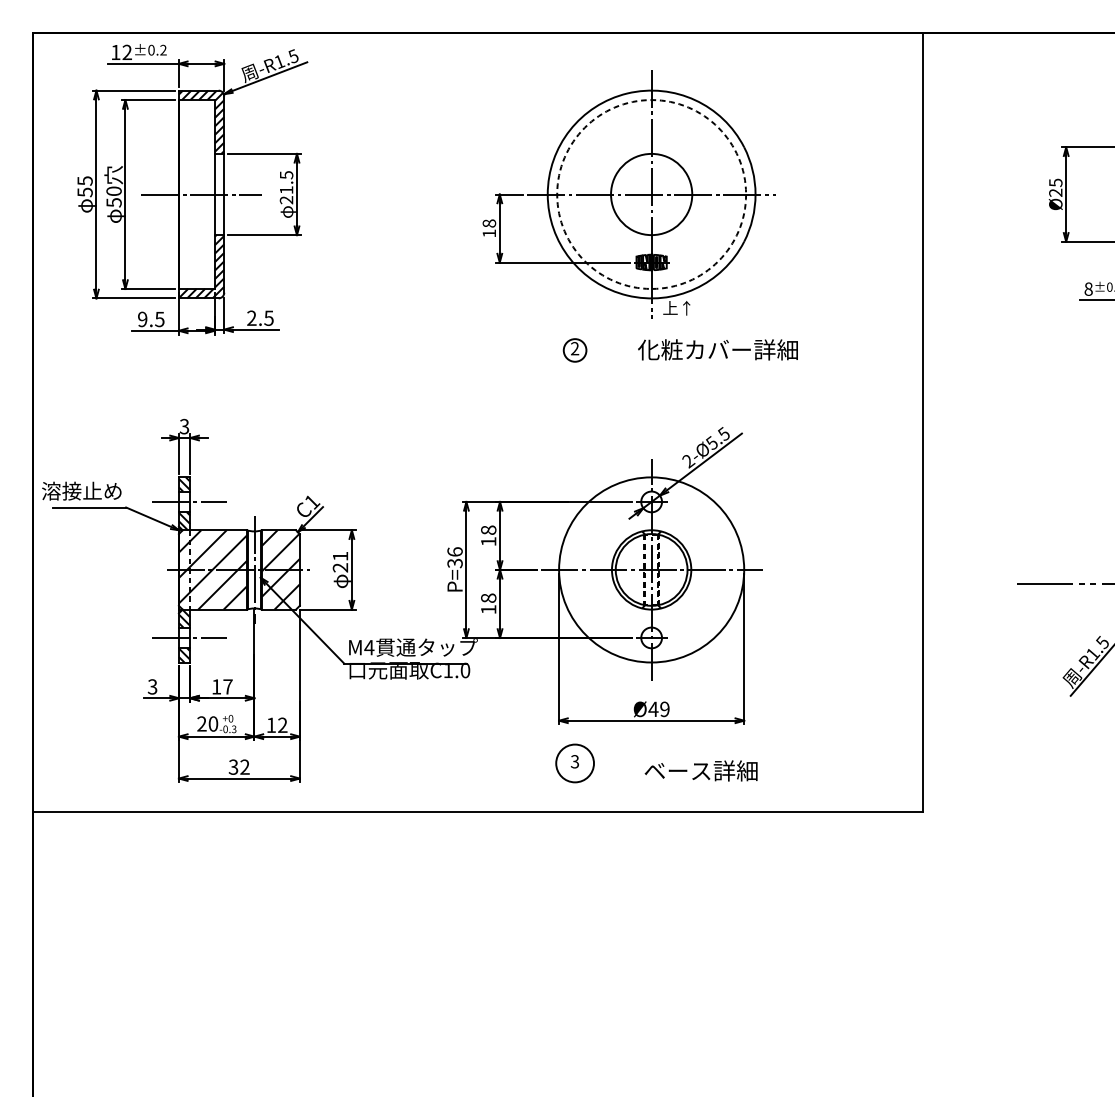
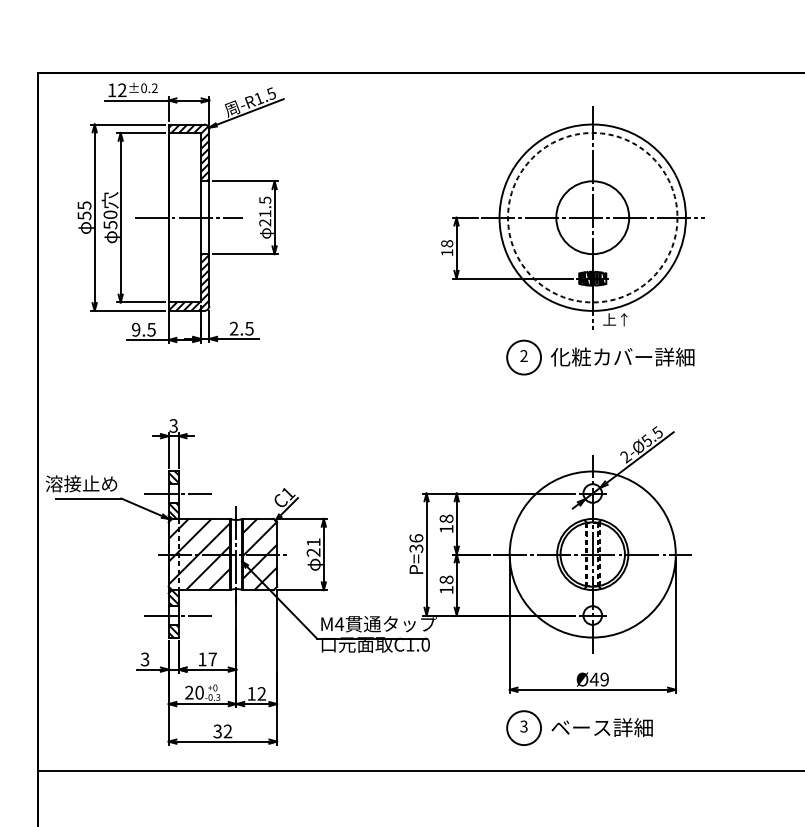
text: (717, 349) -> (622, 356), moved
circle: (575, 350) -> (524, 357), size x1.67
text: (700, 770) -> (601, 727), moved

